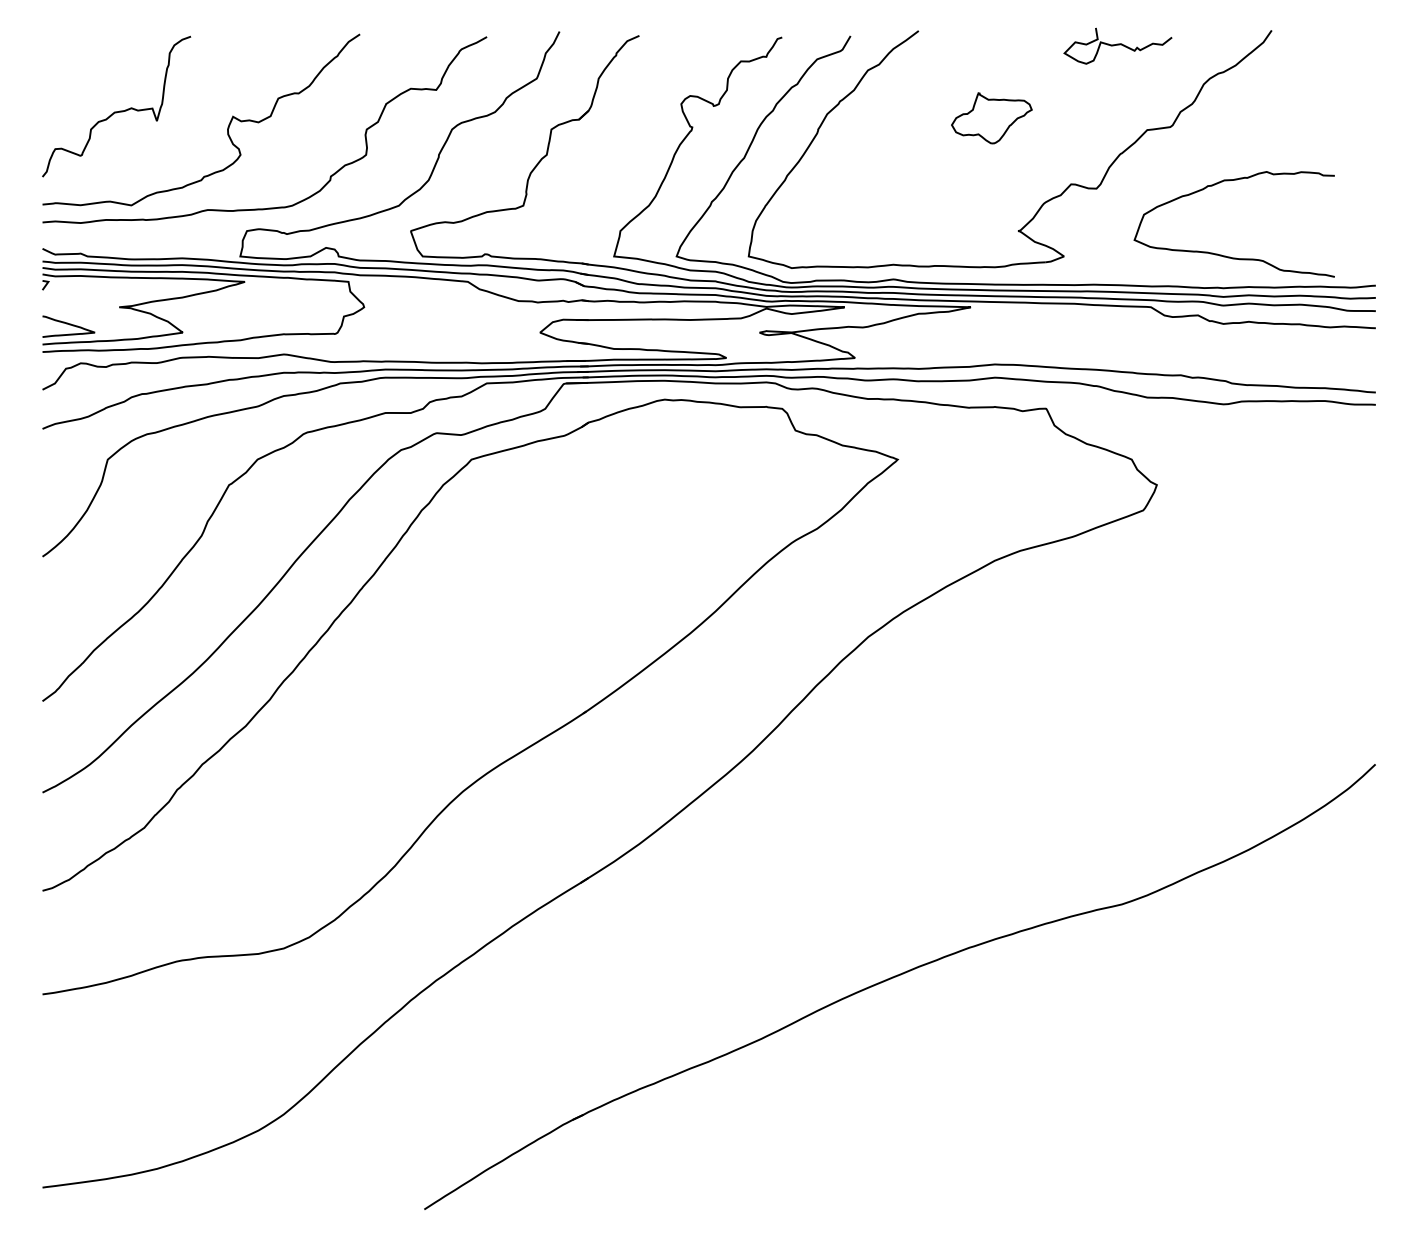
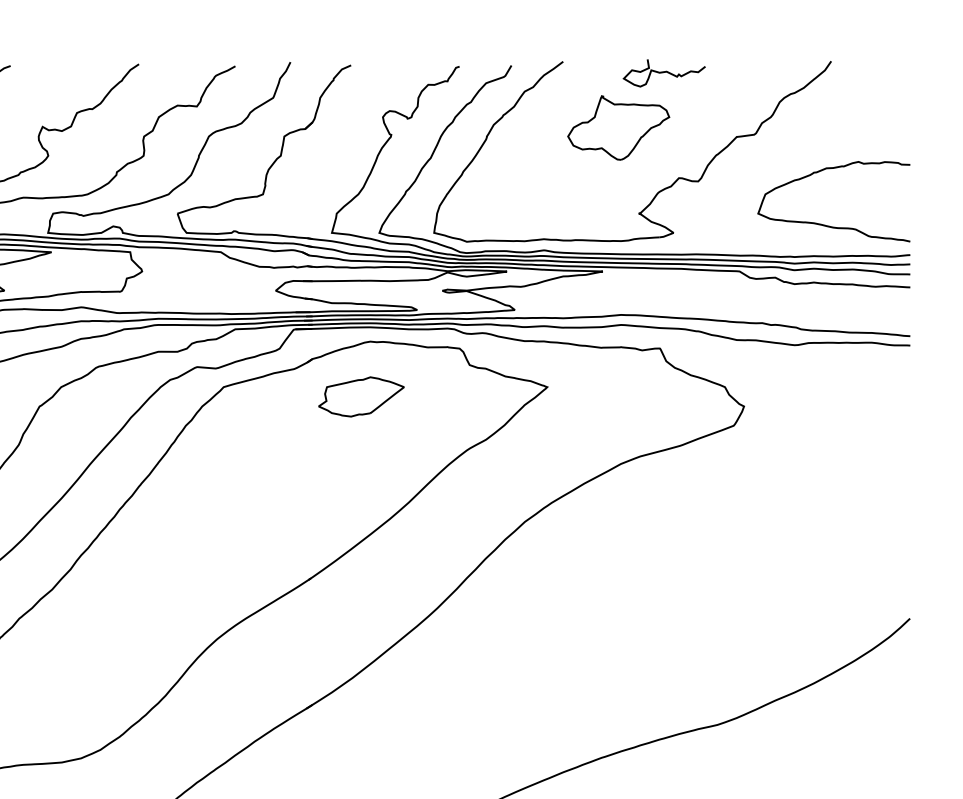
curve: (1117, 45) -> (664, 72), moved
part: (991, 118) -> (618, 128), size x1.67
curve: (1225, 255) -> (827, 225), moved
part: (652, 472) -> (361, 396), added

